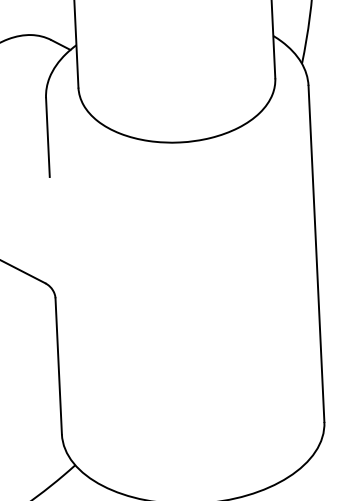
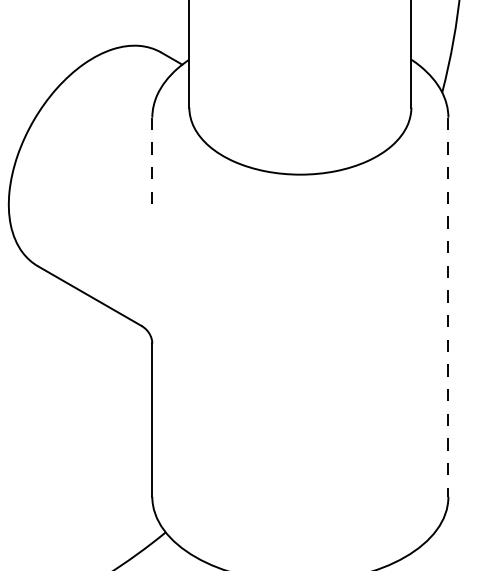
line: (48, 137) -> (152, 162), solid -> dashed
line: (316, 254) -> (448, 307), solid -> dashed

